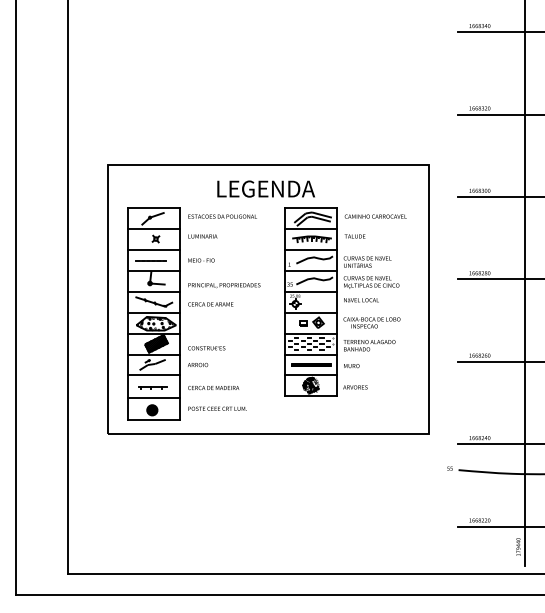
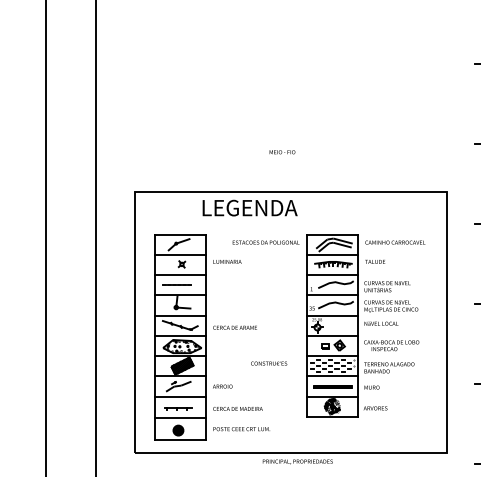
text: (265, 188) -> (249, 207), moved
text: (222, 216) -> (265, 242), moved
text: (201, 260) -> (282, 152), moved
text: (224, 285) -> (297, 461), moved
text: (206, 348) -> (268, 363), moved

